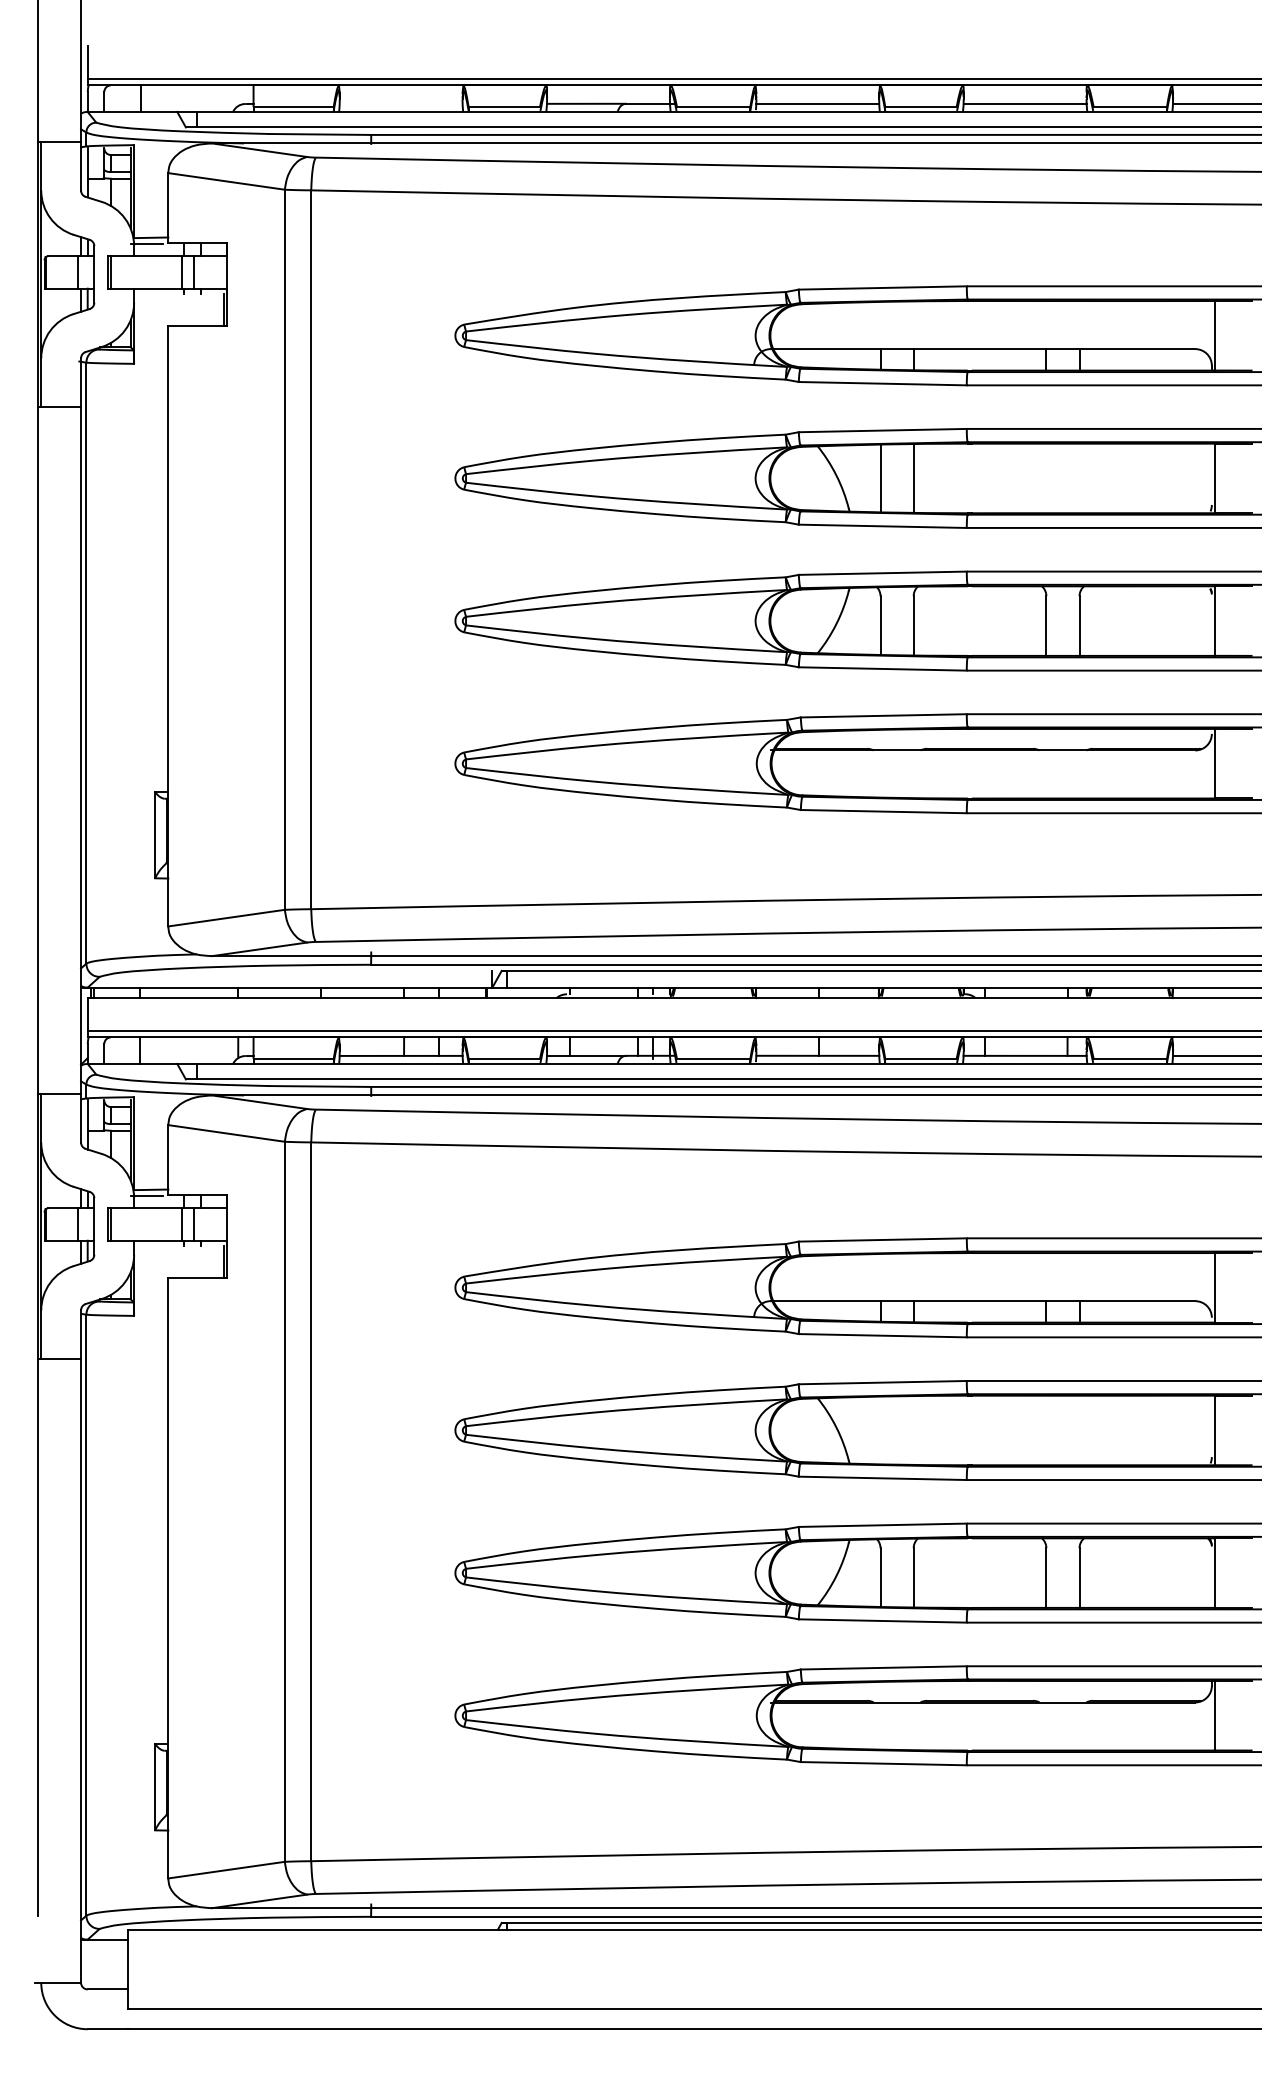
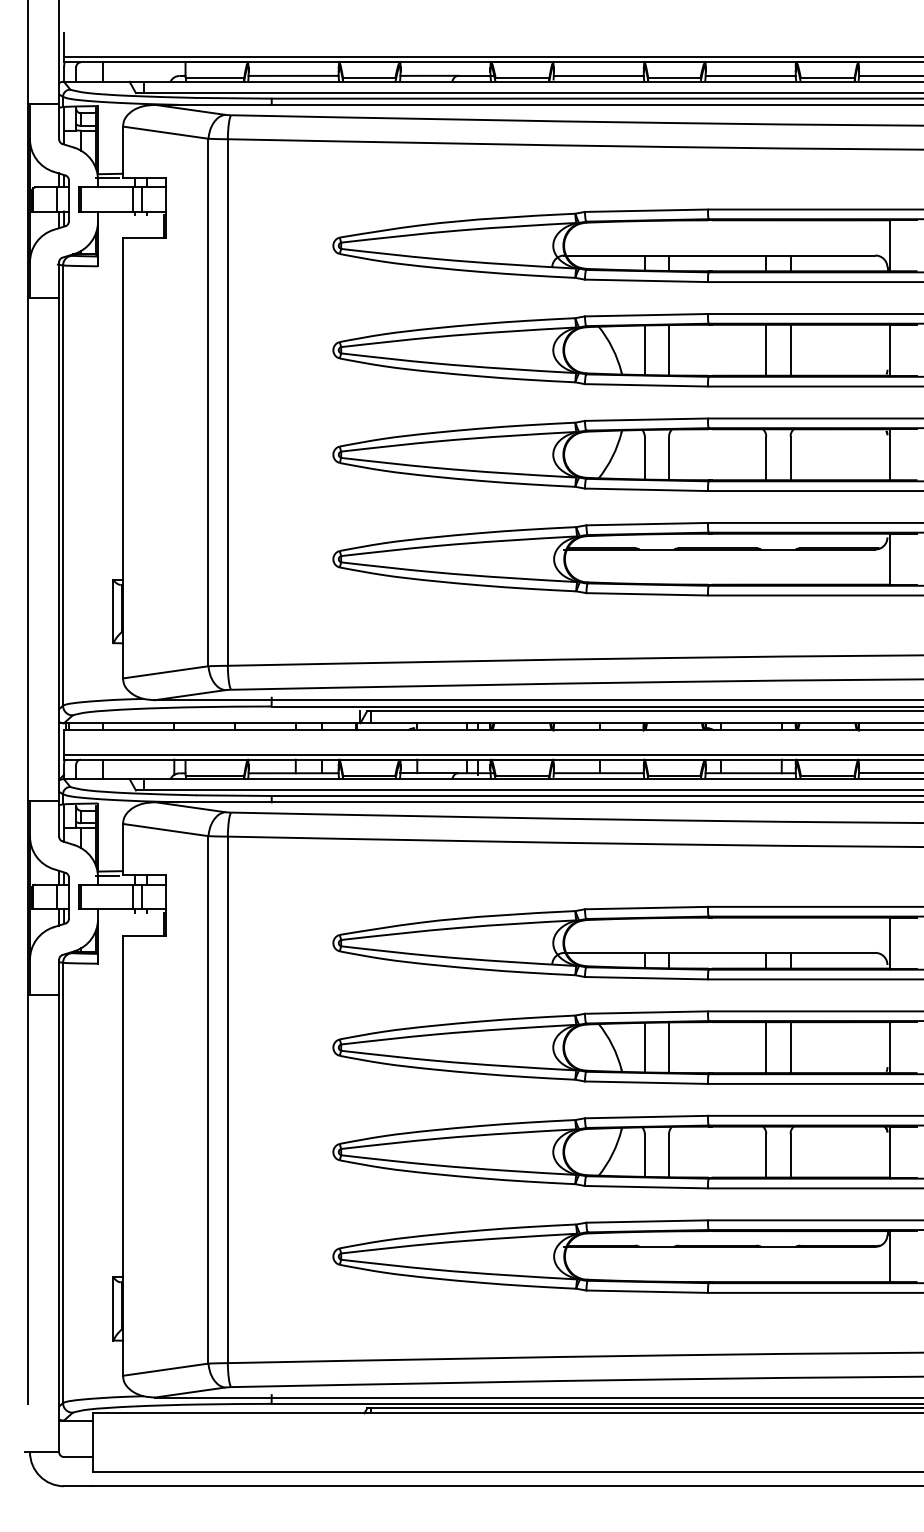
line: (400, 103) -> (293, 75), added
line: (1046, 478) -> (766, 350), added
line: (1079, 478) -> (790, 350), added
line: (880, 1430) -> (644, 1047), added
line: (913, 1430) -> (668, 1047), added
line: (1046, 1430) -> (766, 1047), added
line: (1079, 1430) -> (790, 1047), added

